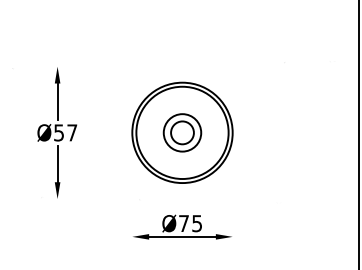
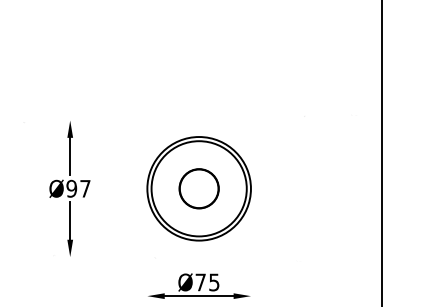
text: (58, 132) -> (71, 188), Ø57 -> Ø97
circle: (181, 132) -> (198, 188), size x1.67

